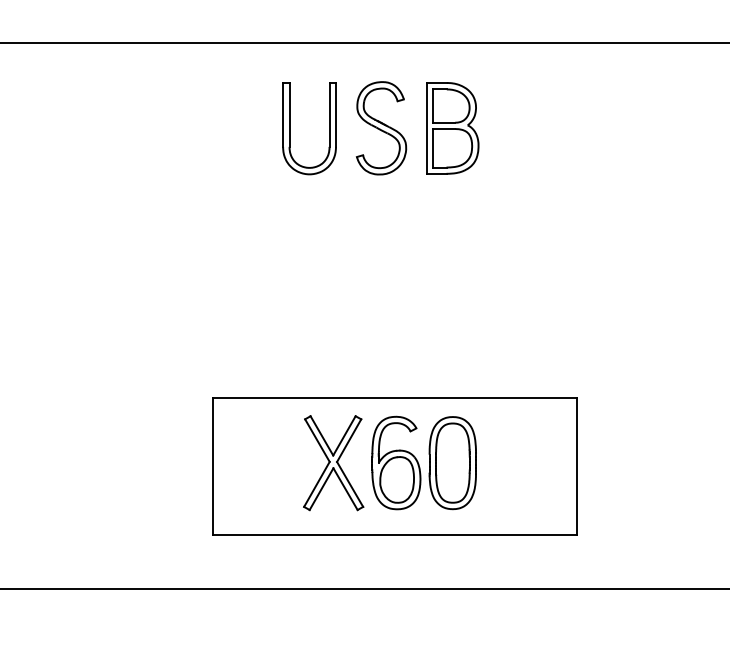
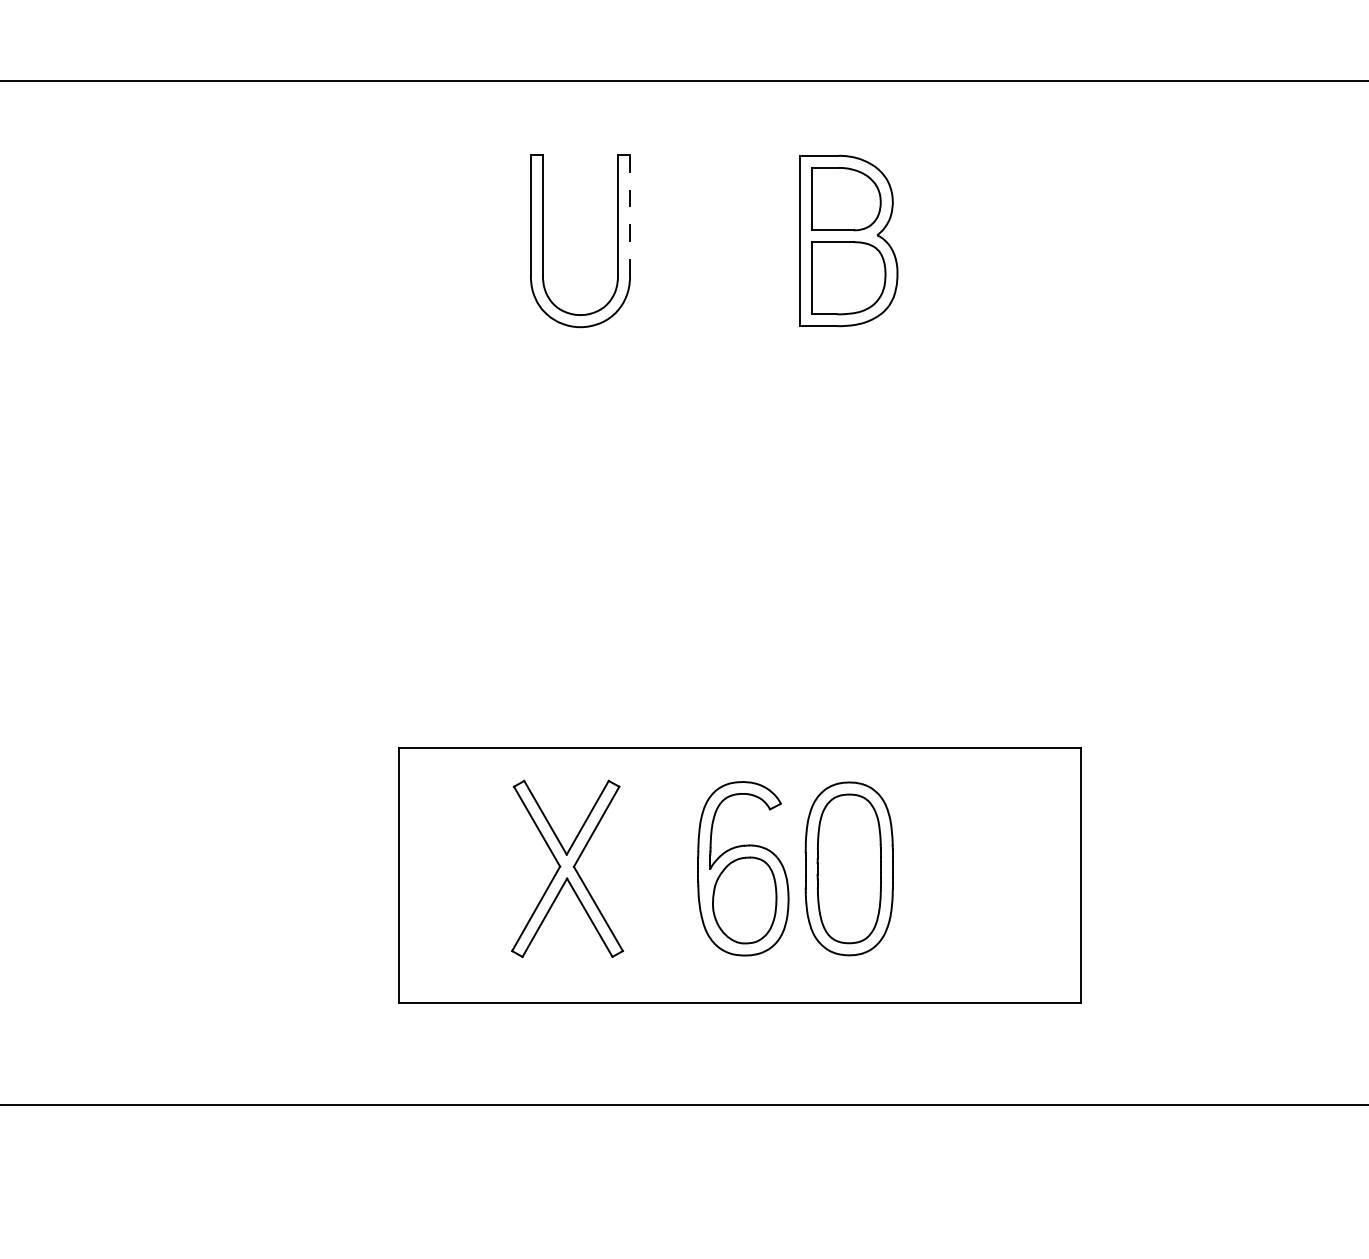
line: (335, 114) -> (629, 214), solid -> dashed
part: (381, 128) -> (715, 241), removed
part: (333, 463) -> (567, 869), moved

